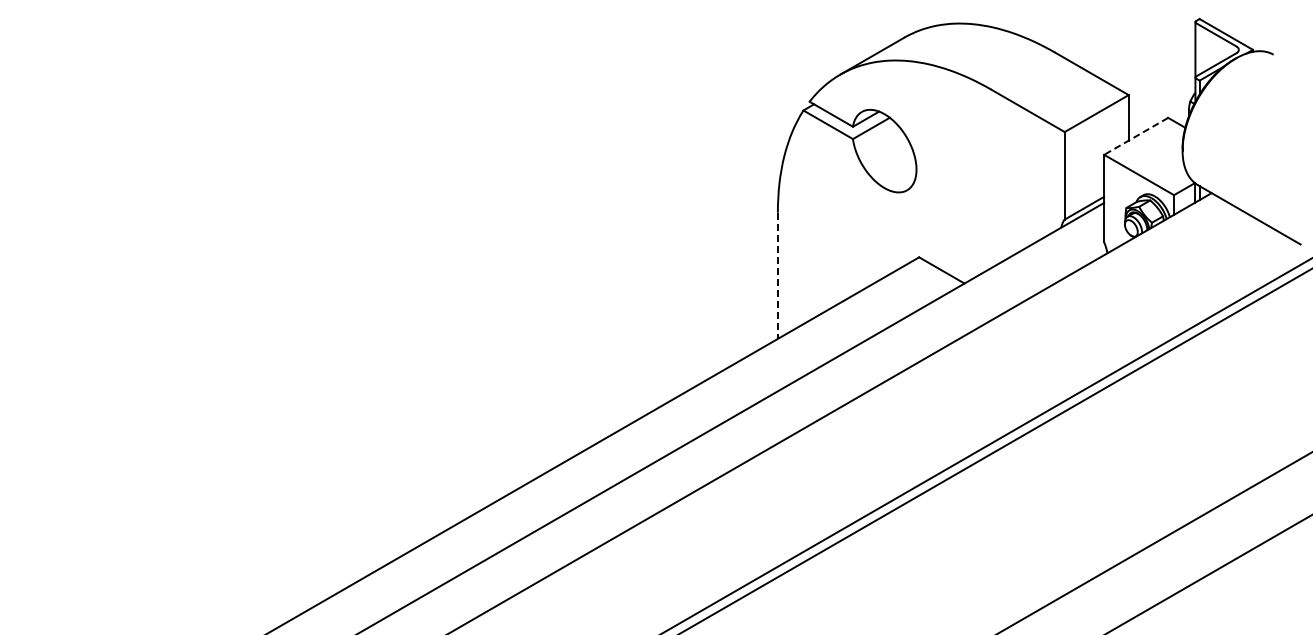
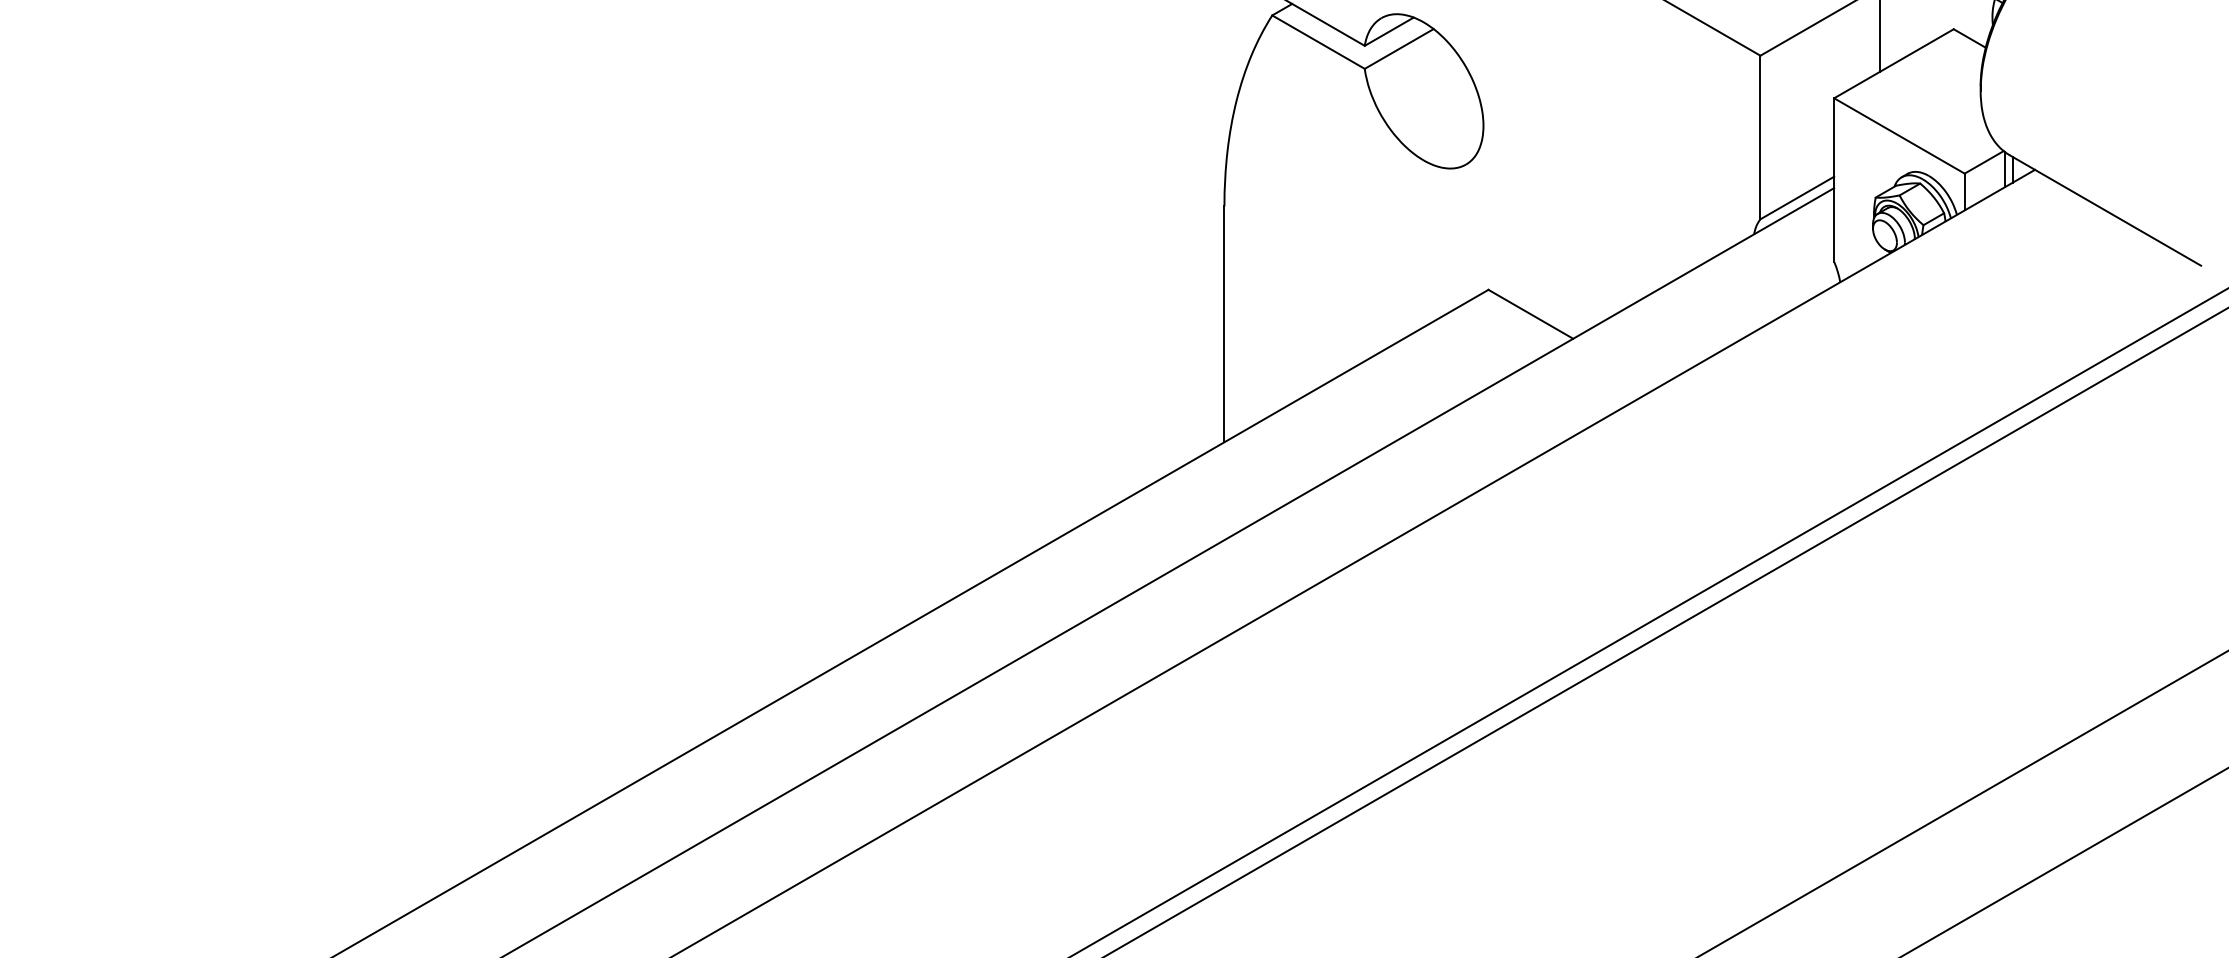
line: (1136, 136) -> (1894, 64), dashed -> solid
line: (777, 276) -> (1223, 325), dashed -> solid

